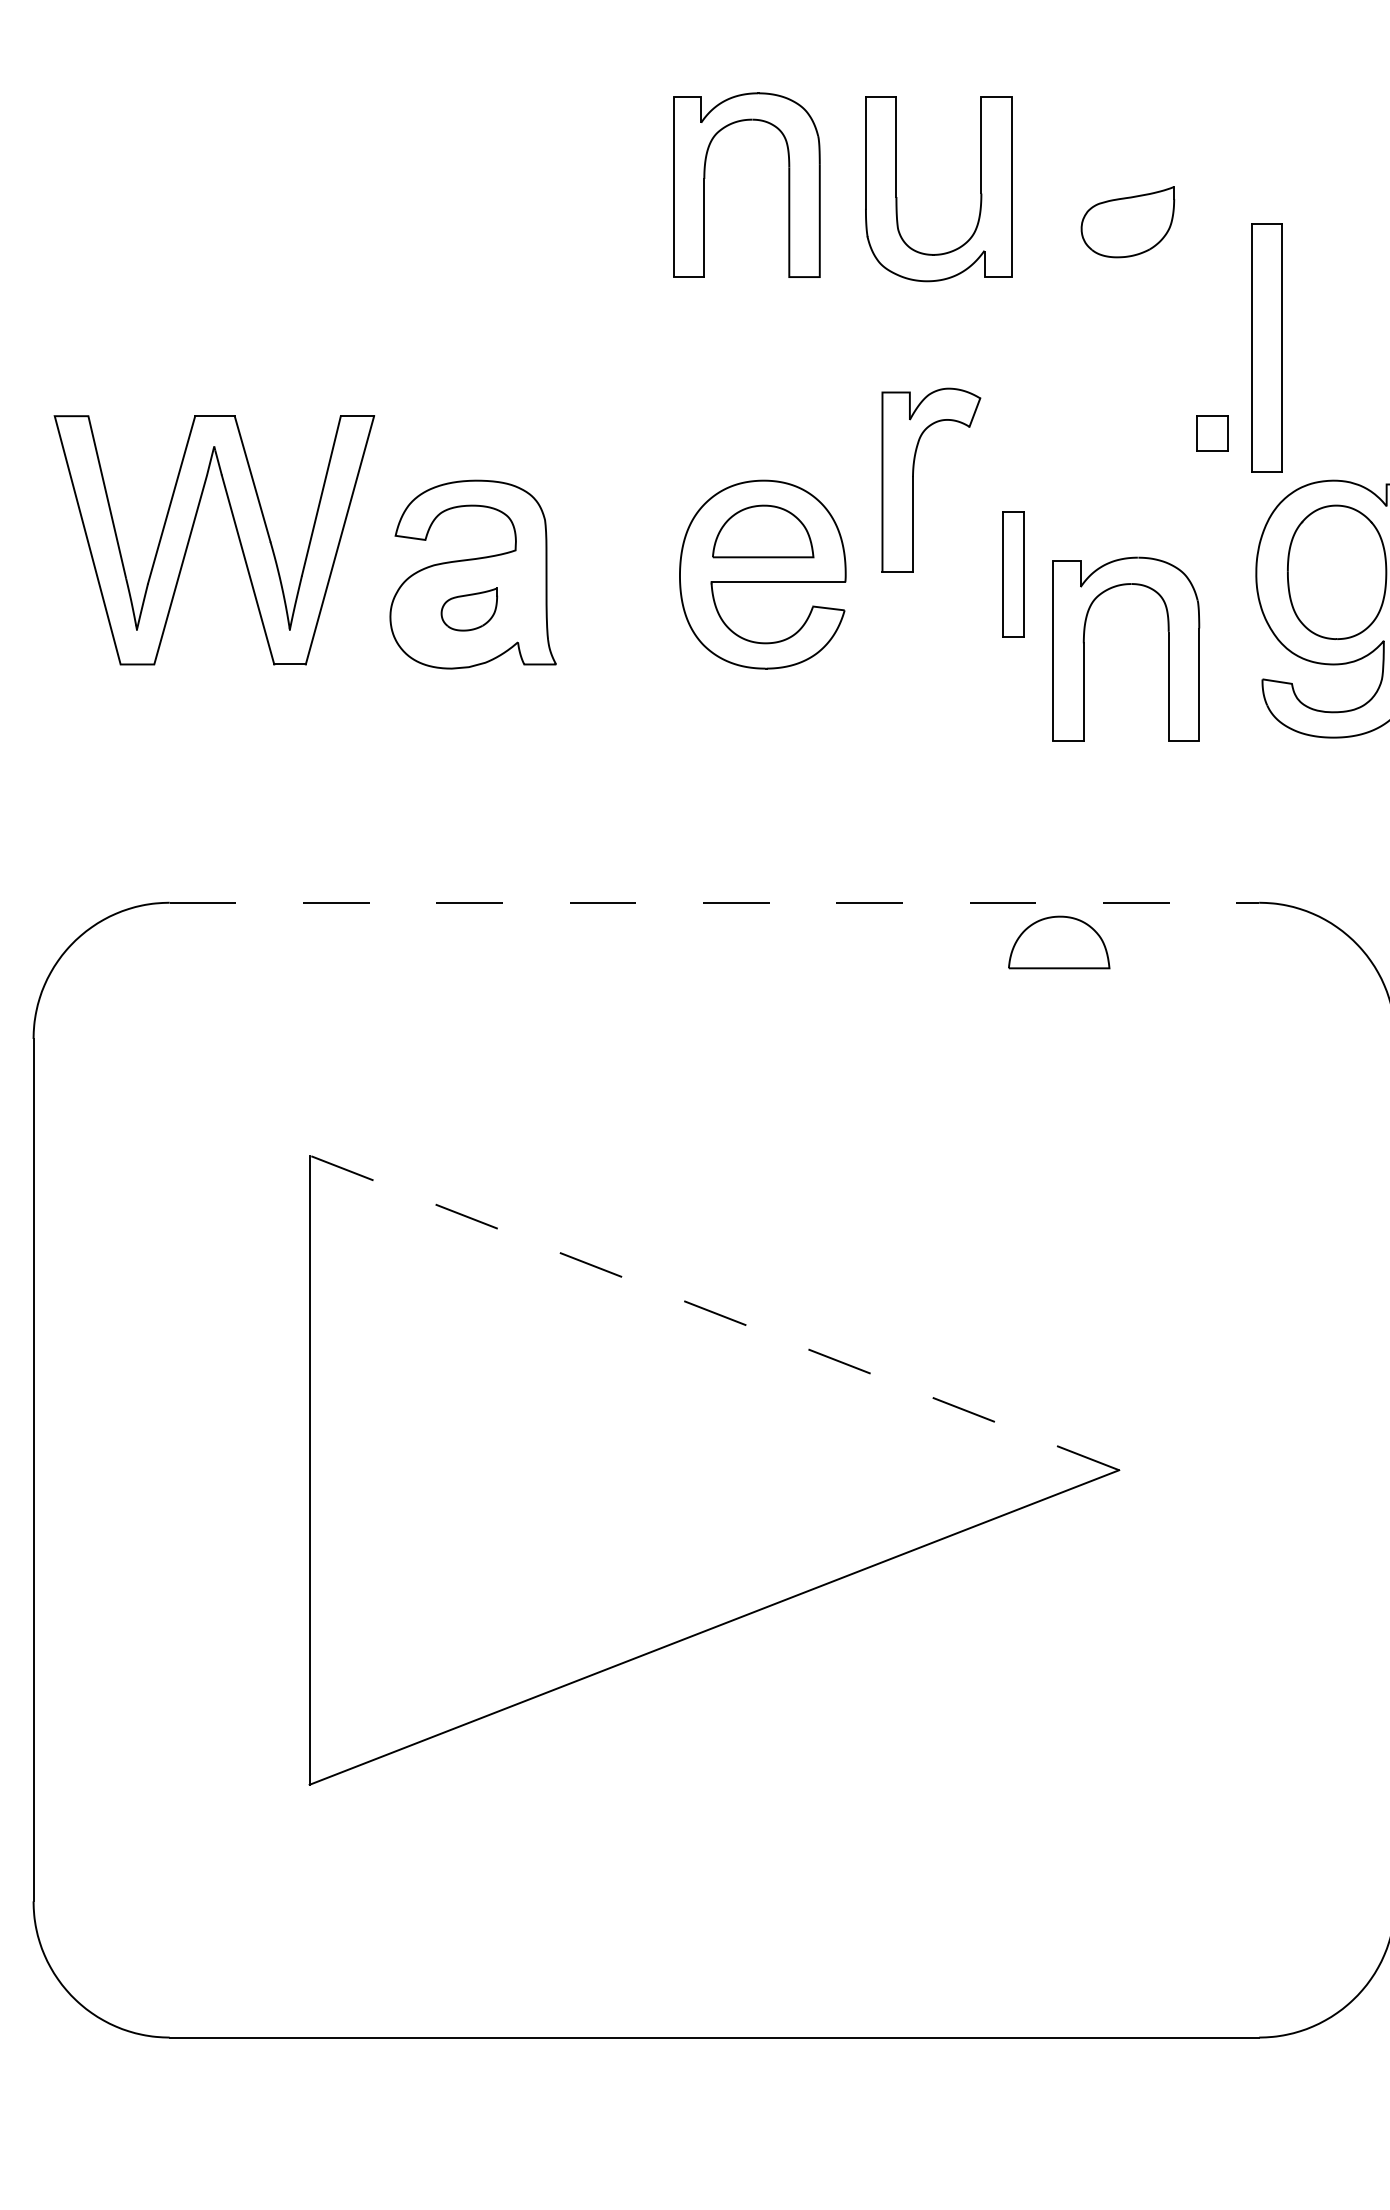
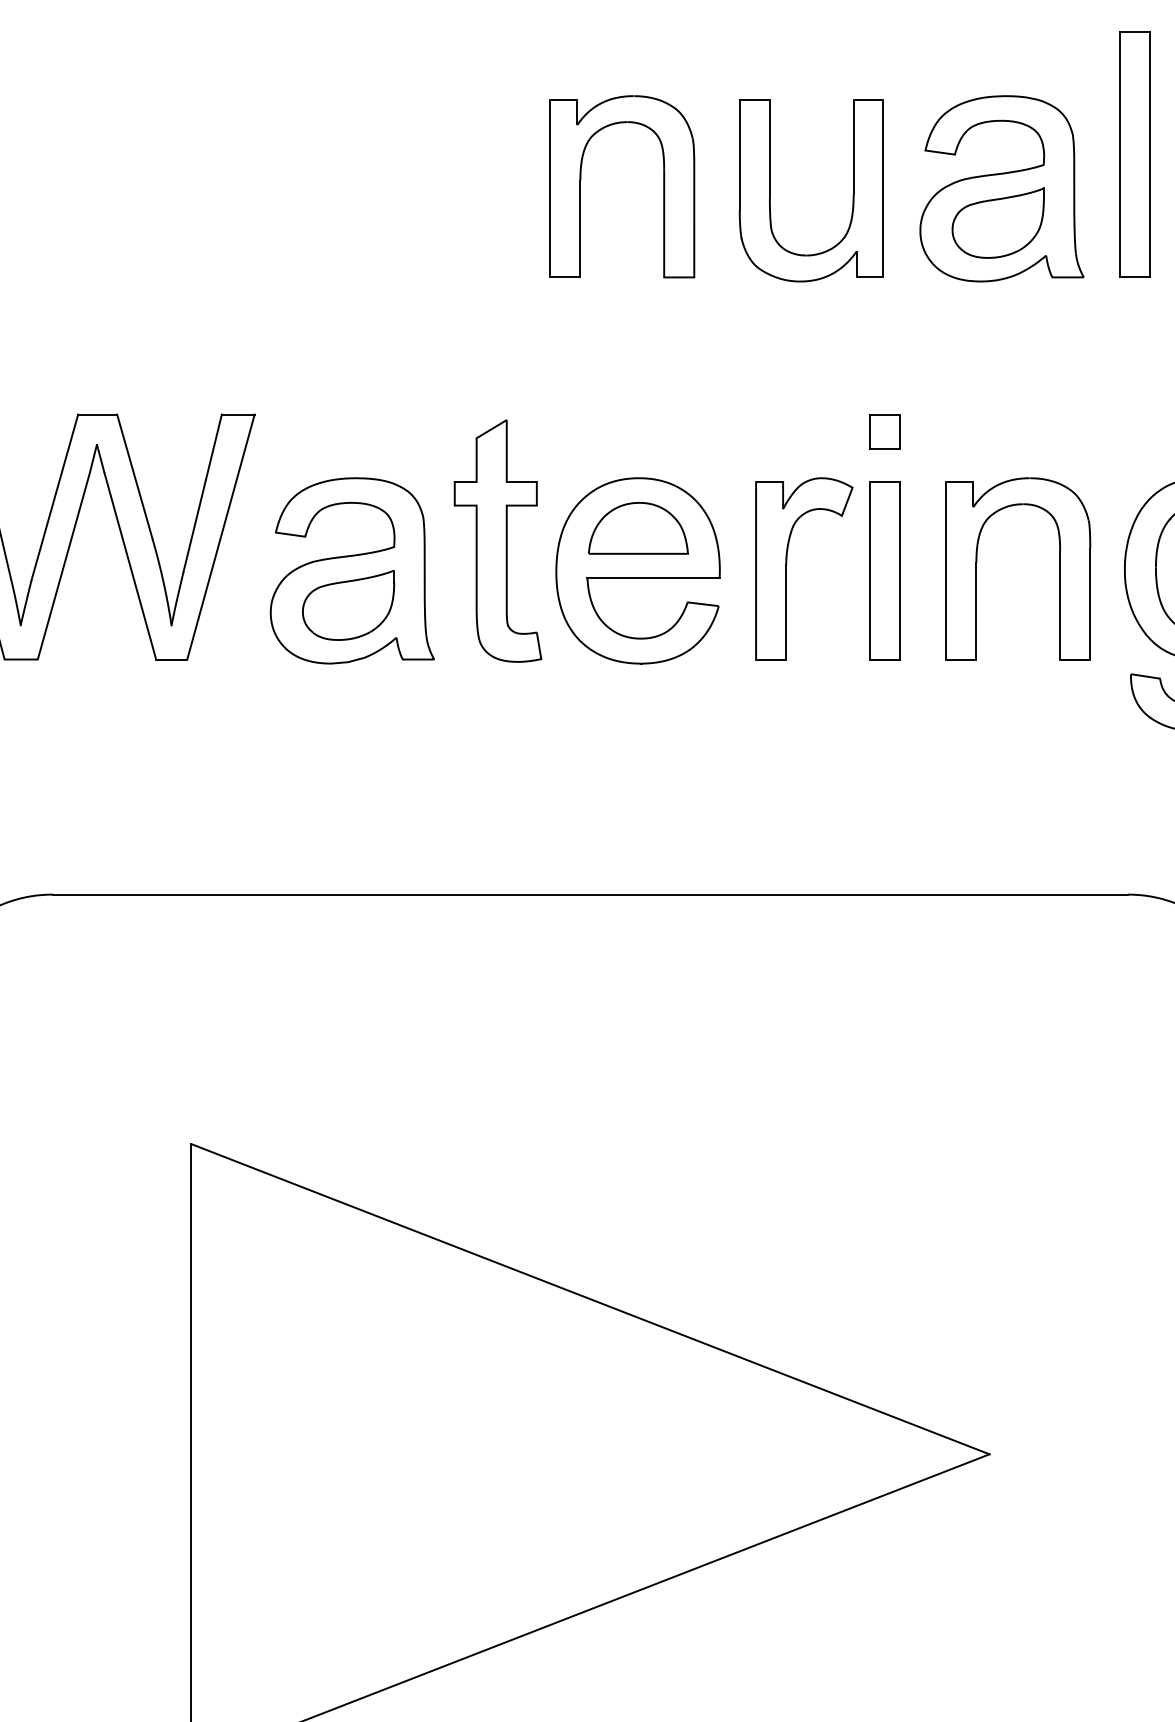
part: (1131, 187) -> (1001, 189), added
part: (1266, 347) -> (1134, 154), moved
part: (1212, 433) -> (885, 431), moved
part: (913, 479) -> (786, 567), moved
part: (620, 544) -> (497, 541), added
part: (1013, 574) -> (885, 570), size x1.43
part: (469, 609) -> (348, 605), size x1.67
part: (1084, 648) -> (977, 567), moved
line: (714, 902) -> (590, 894), dashed -> solid
part: (1059, 942) -> (930, 933), removed
line: (713, 1312) -> (589, 1298), dashed -> solid

